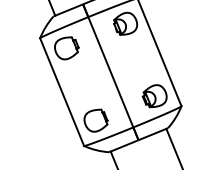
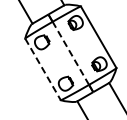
line: (110, 70) -> (70, 52), solid -> dashed
line: (62, 92) -> (43, 69), solid -> dashed

